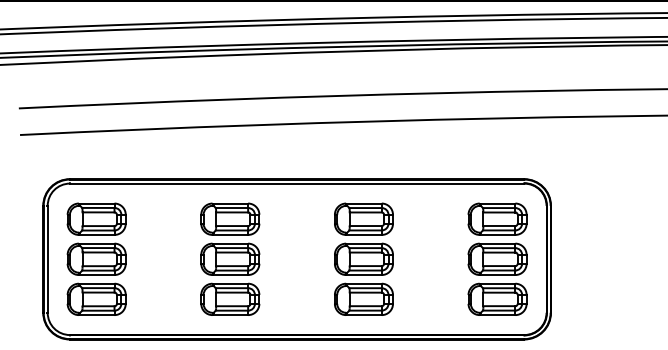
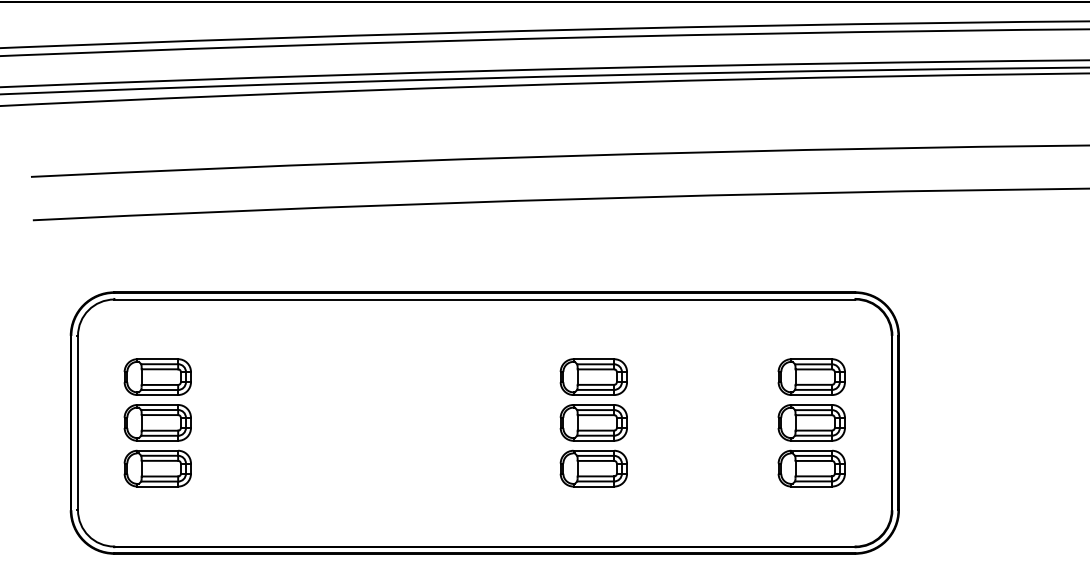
part: (96, 258) -> (157, 421), size x0.7
part: (230, 258) -> (376, 421), removed
part: (363, 258) -> (593, 421), size x0.7
part: (497, 258) -> (811, 421), size x0.7

